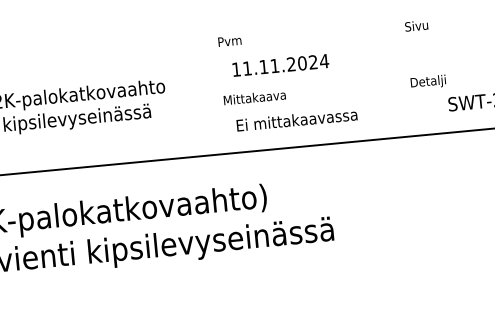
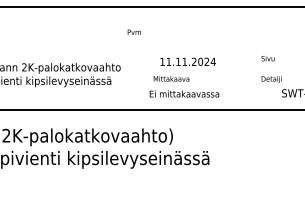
text: (415, 25) -> (267, 58), moved
text: (228, 40) -> (133, 31), moved
text: (296, 119) -> (184, 93), moved

